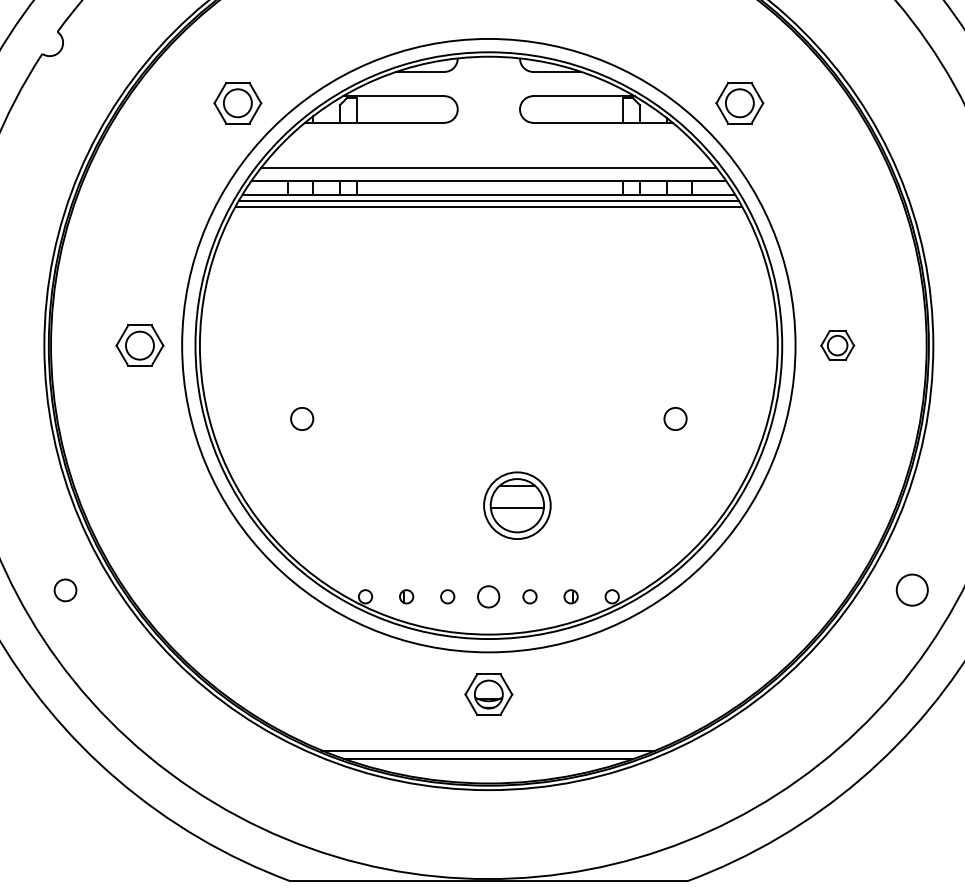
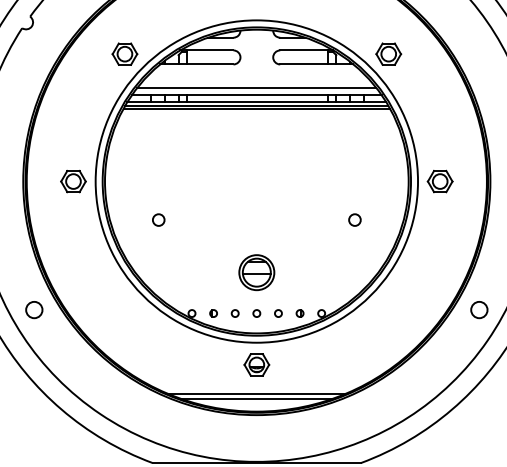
part: (836, 345) -> (439, 181), size x1.43
part: (516, 505) -> (256, 272), moved
circle: (65, 591) -> (34, 310), size x1.43
circle: (488, 596) -> (256, 313), size x0.62

